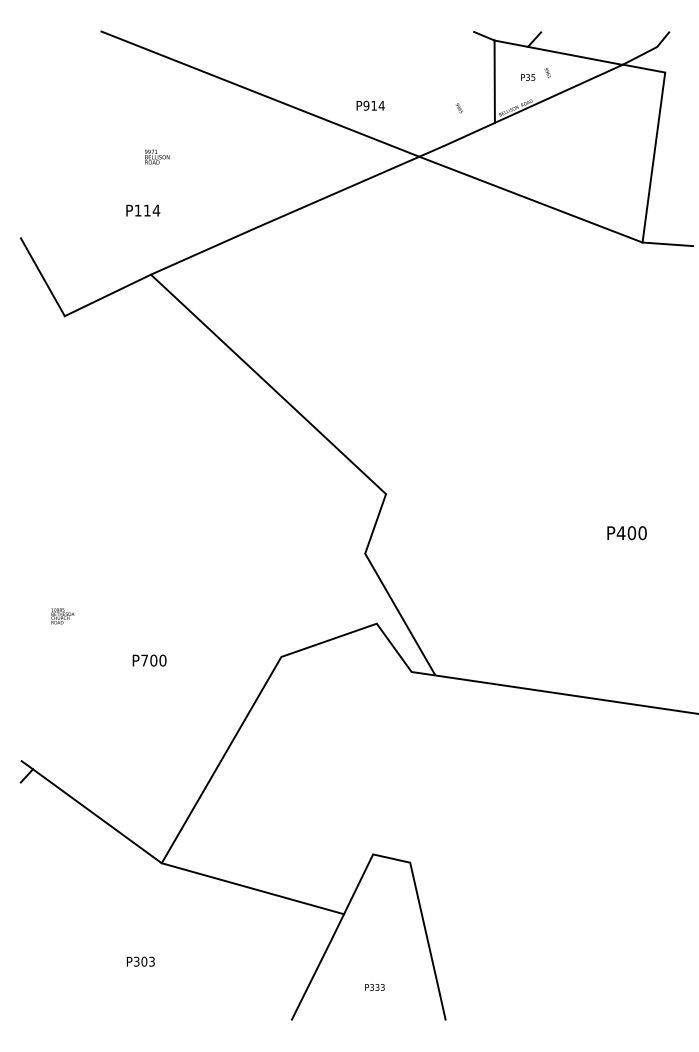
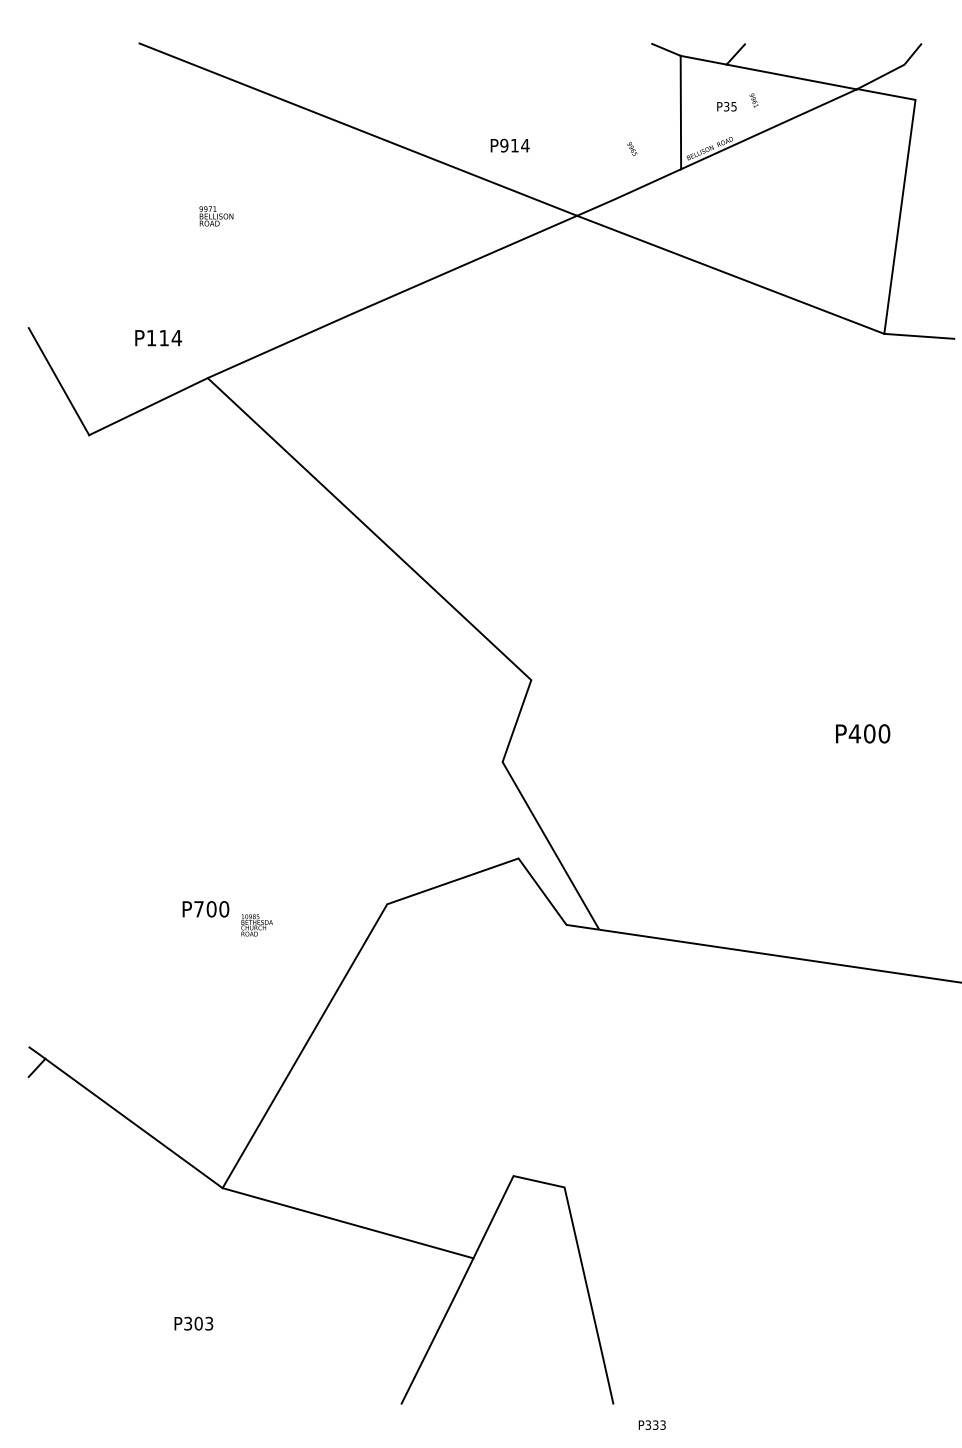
text: (143, 210) -> (158, 337), moved
text: (62, 616) -> (256, 925), moved
text: (374, 987) -> (651, 1425), moved

